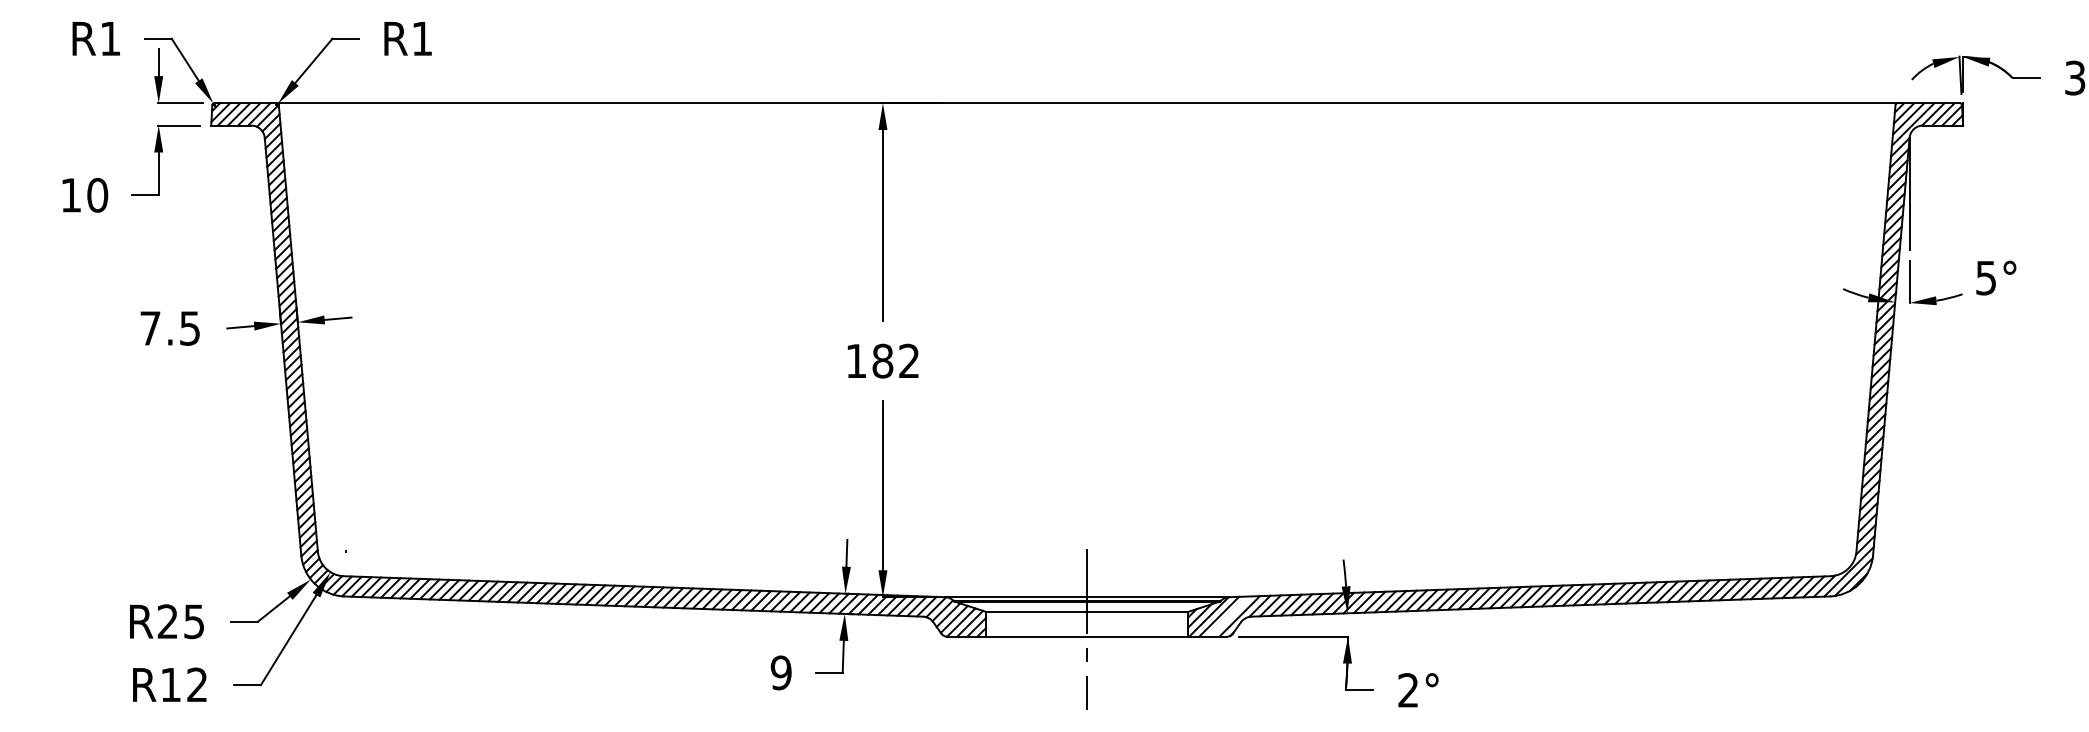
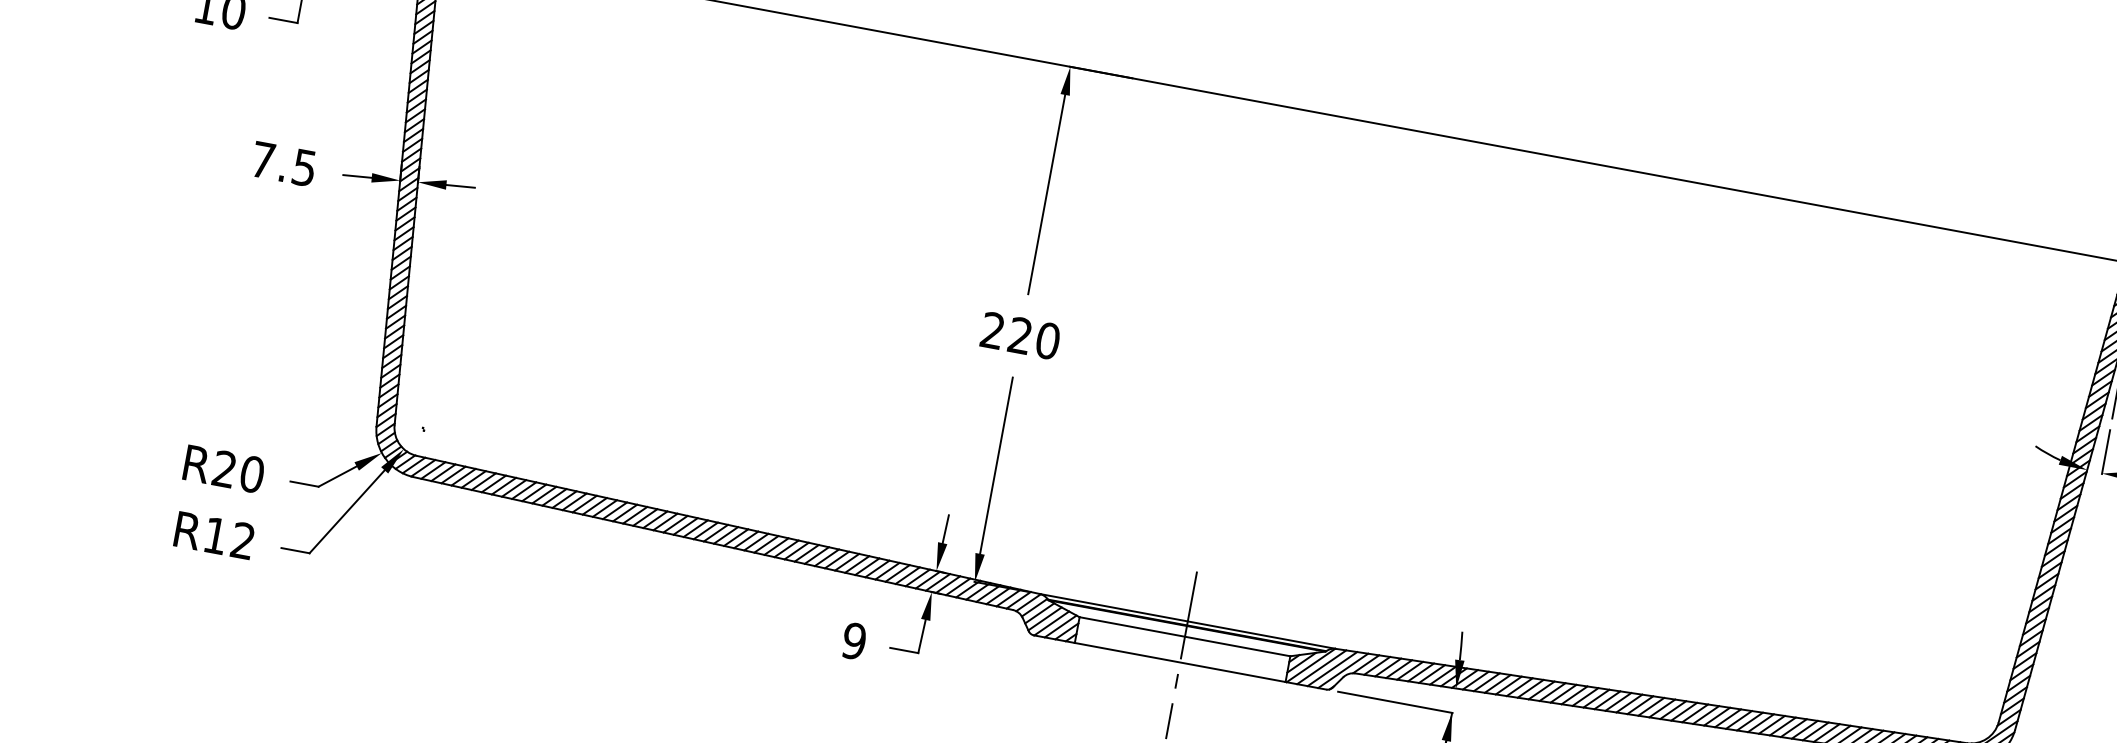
text: (882, 360) -> (1020, 335), 182 -> 220
line: (1229, 616) -> (1332, 669), added
text: (194, 621) -> (252, 474), R25 -> R20

